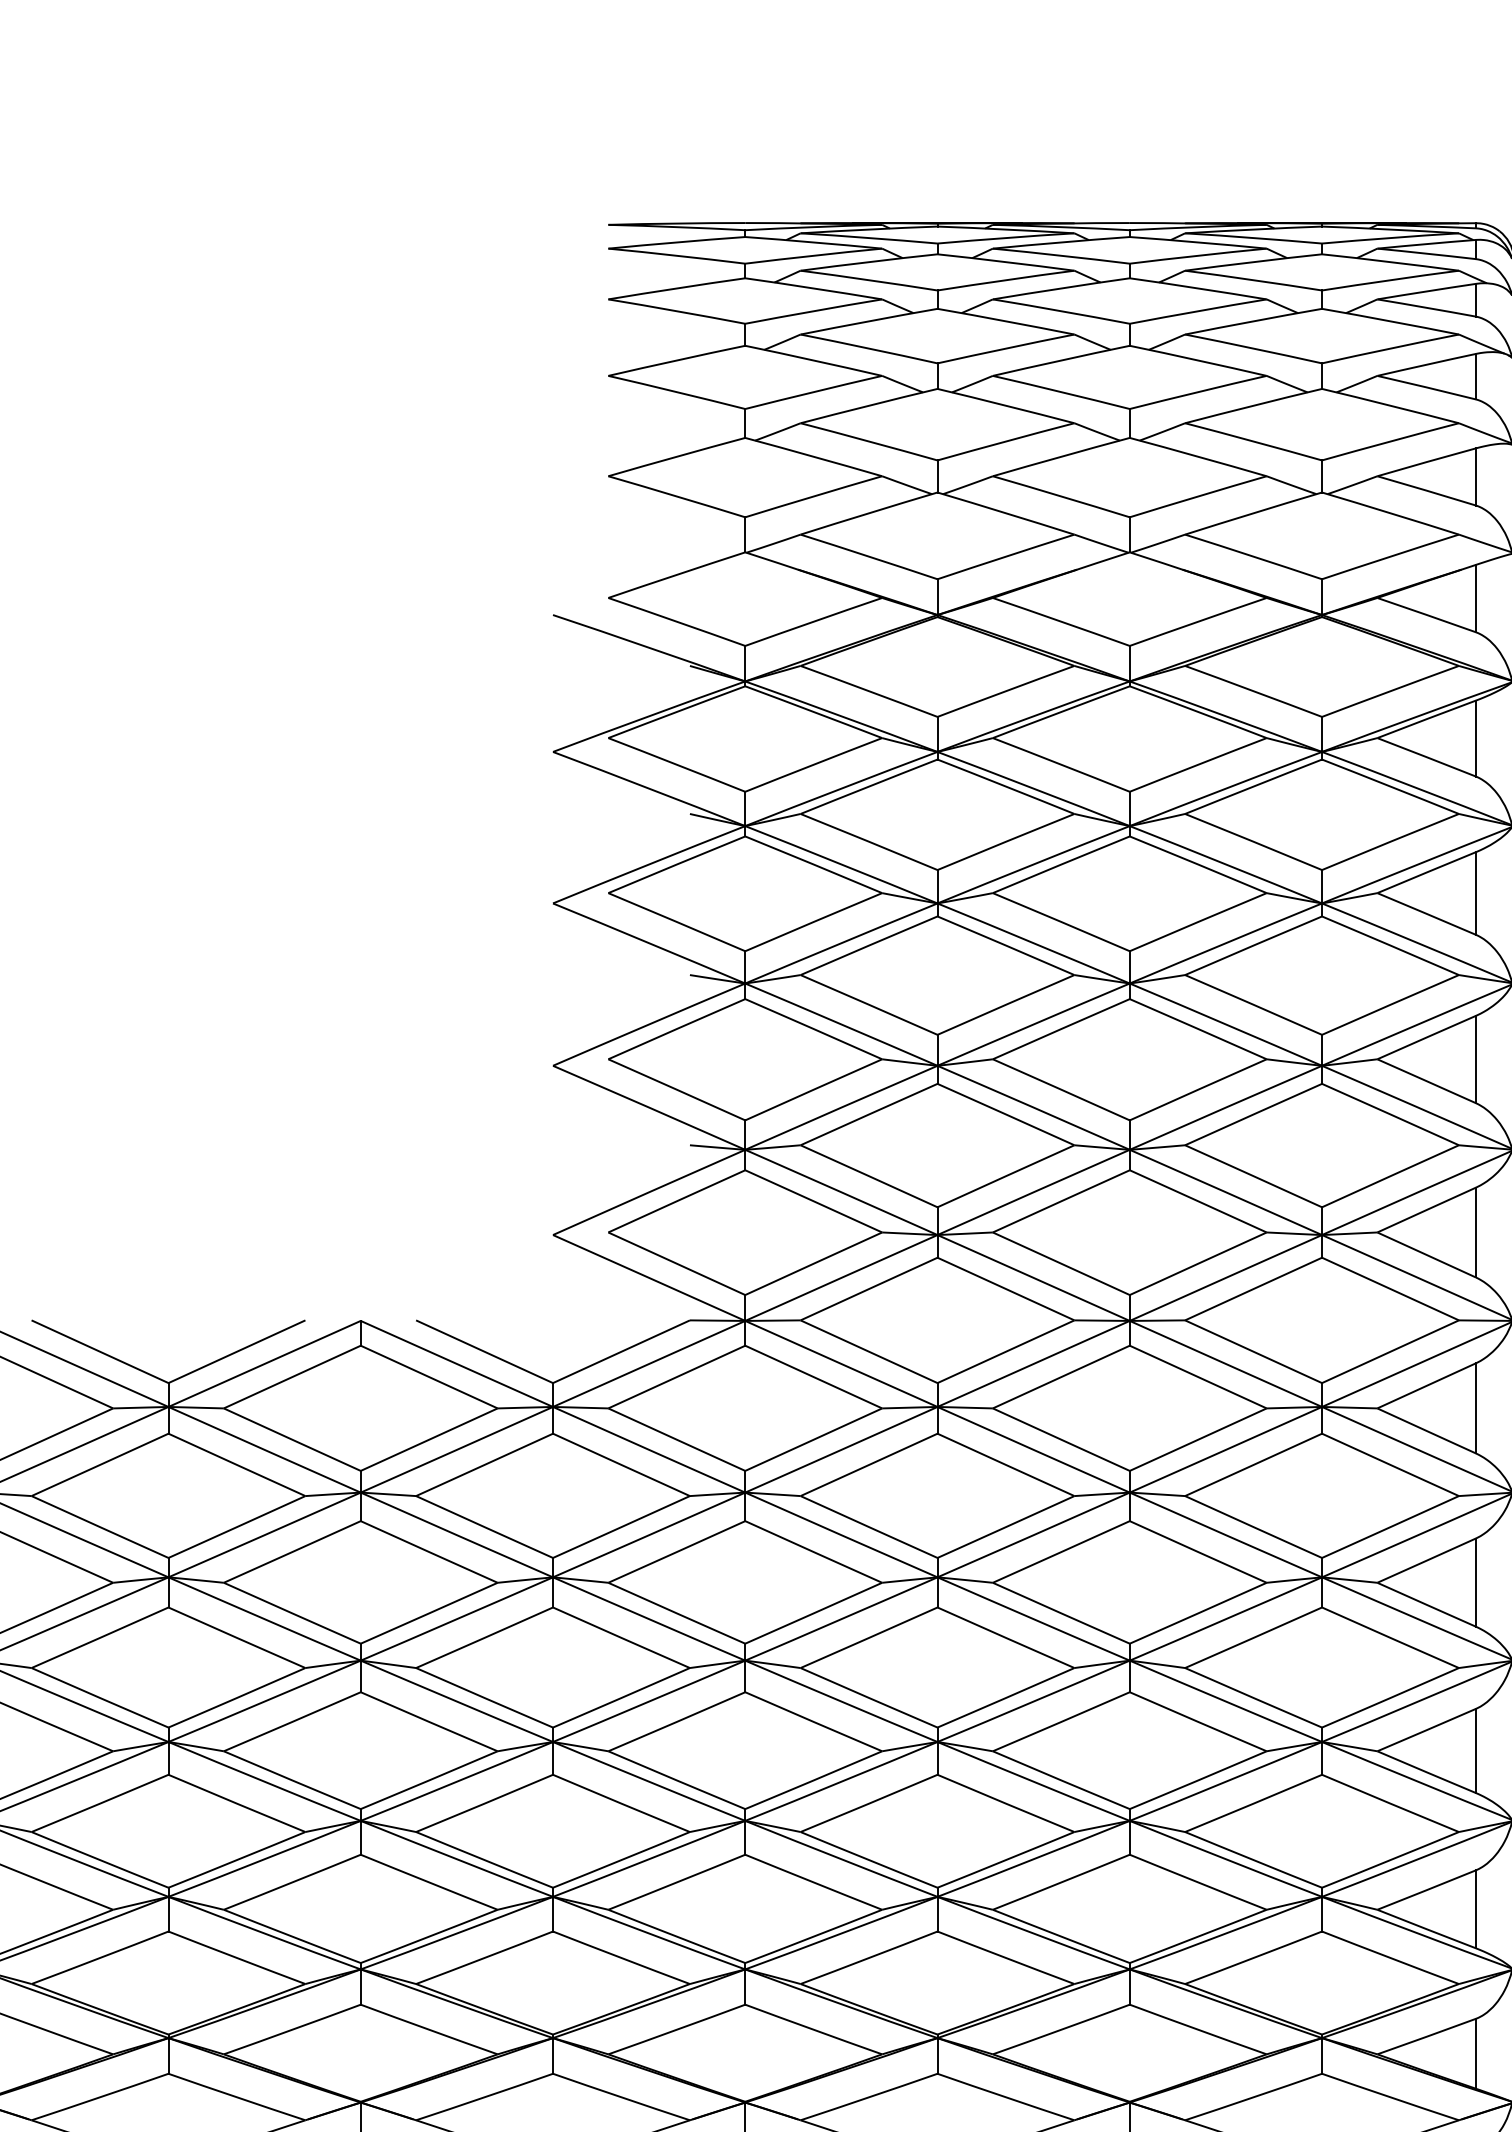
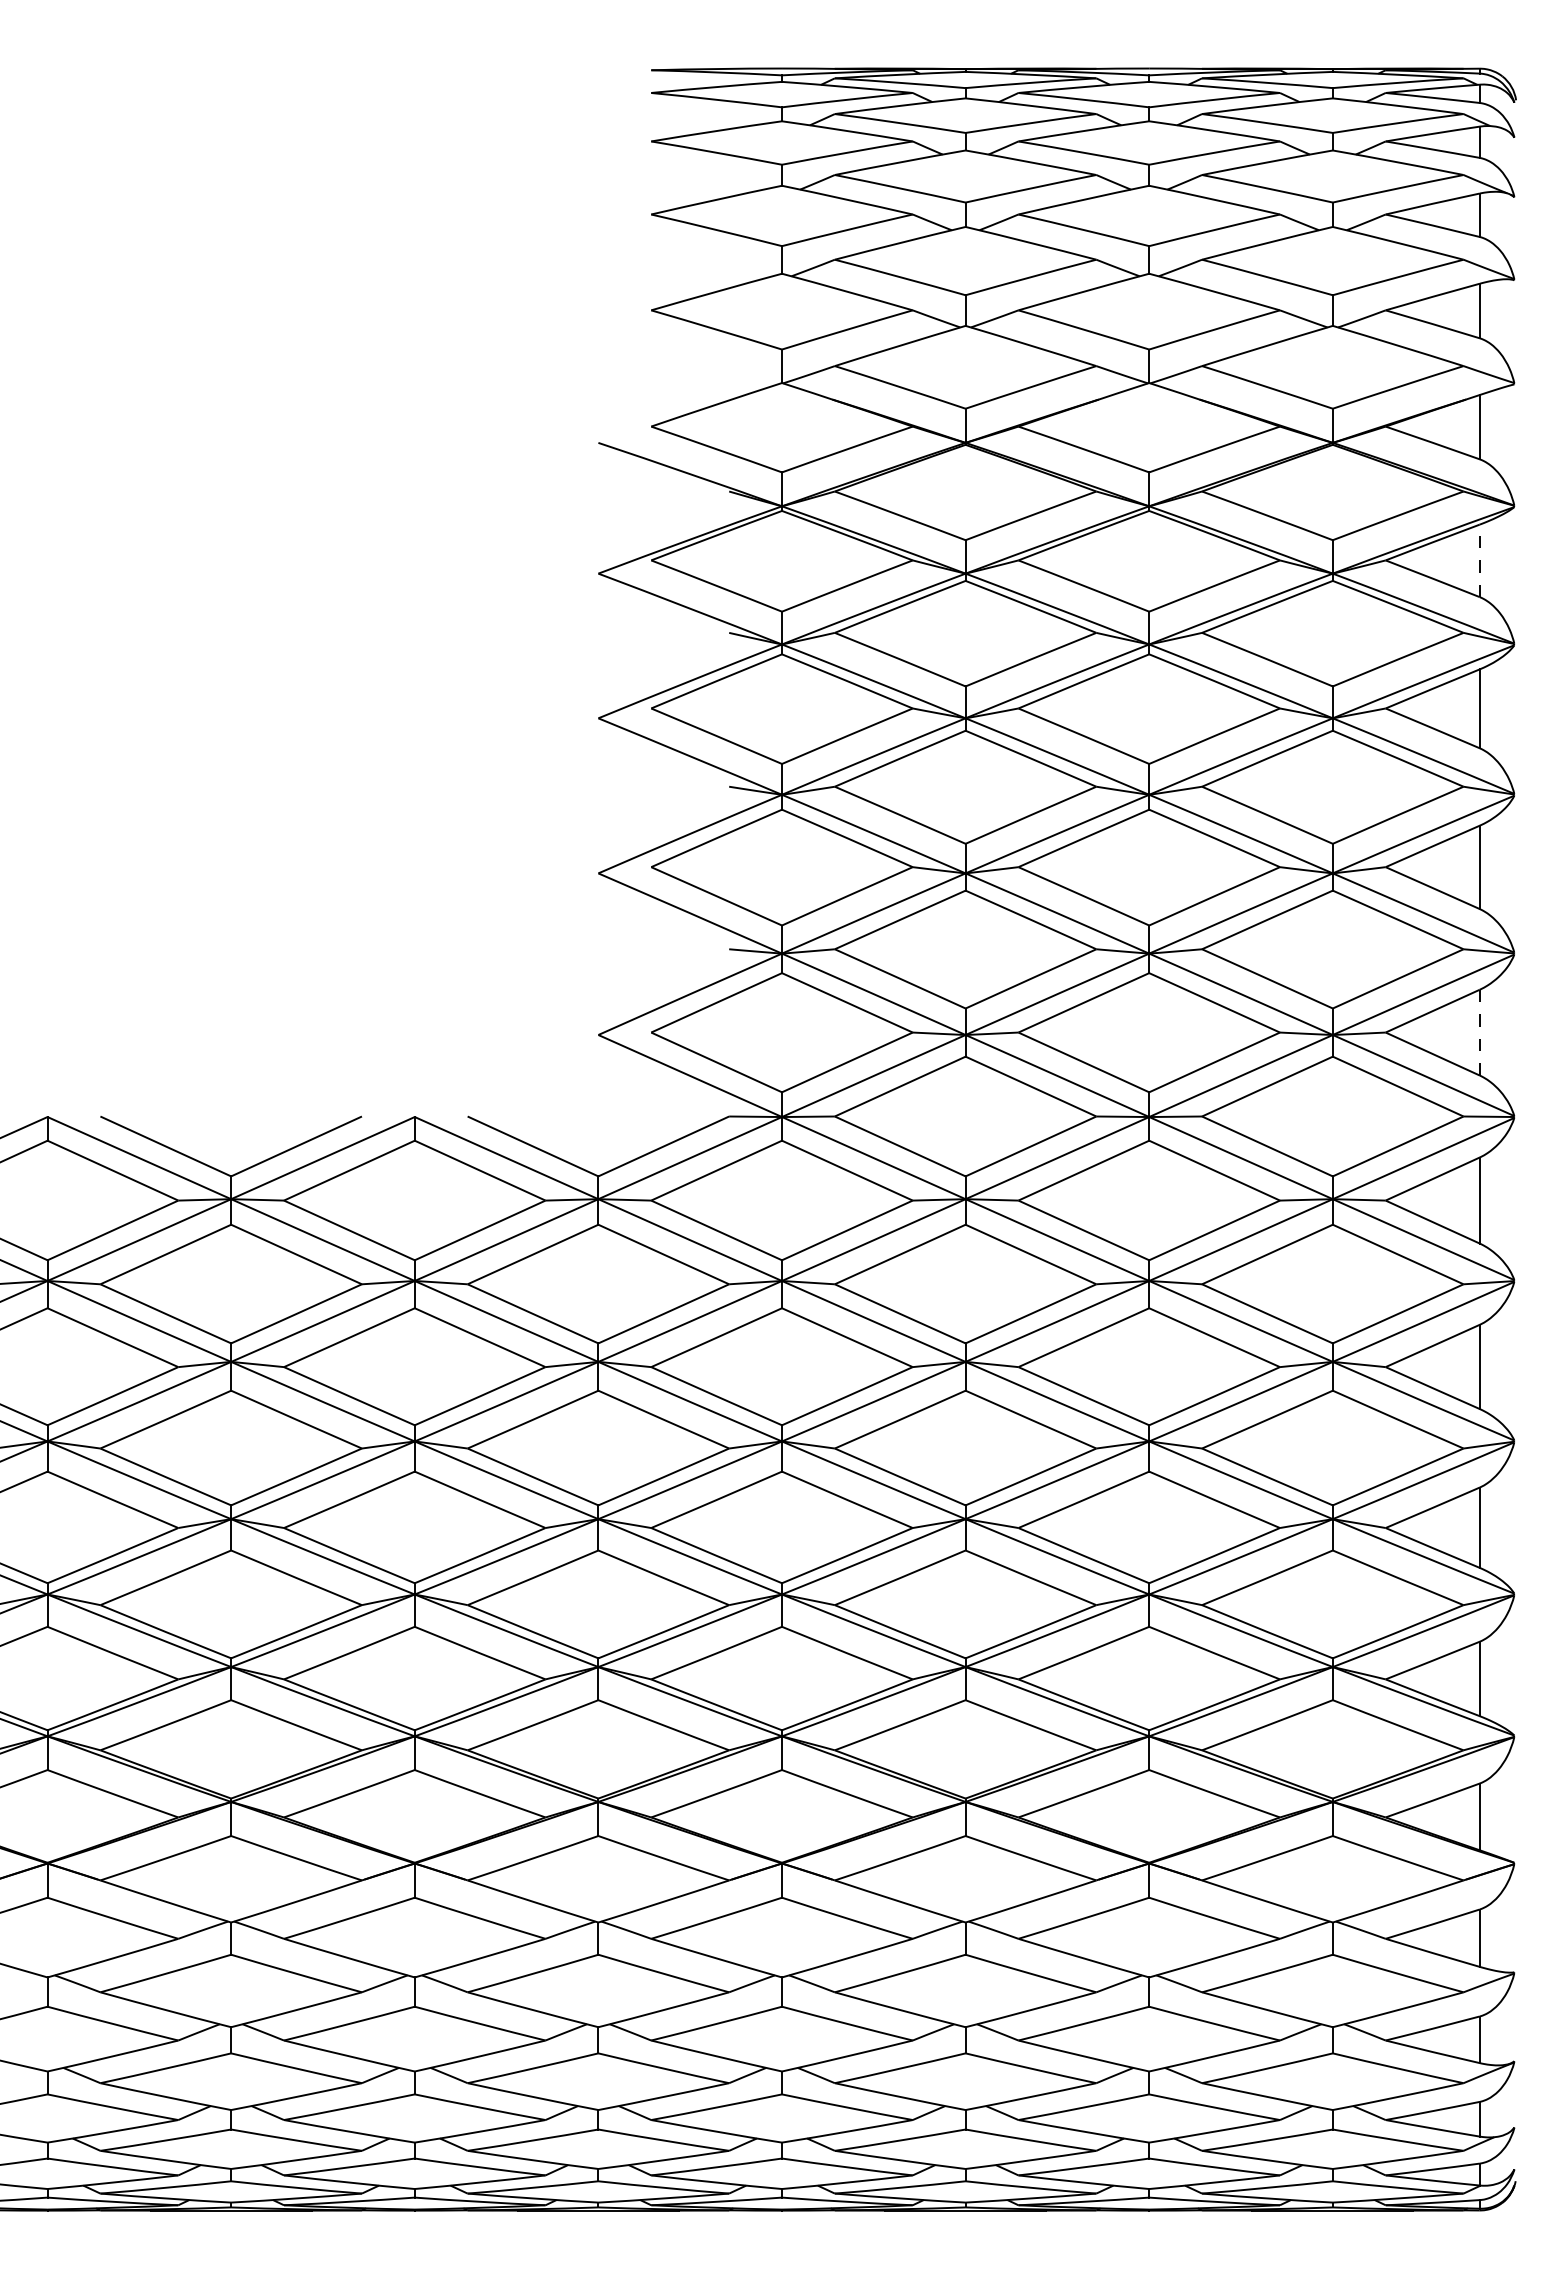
line: (1475, 738) -> (1479, 560), solid -> dashed
line: (1475, 1232) -> (1479, 1032), solid -> dashed

